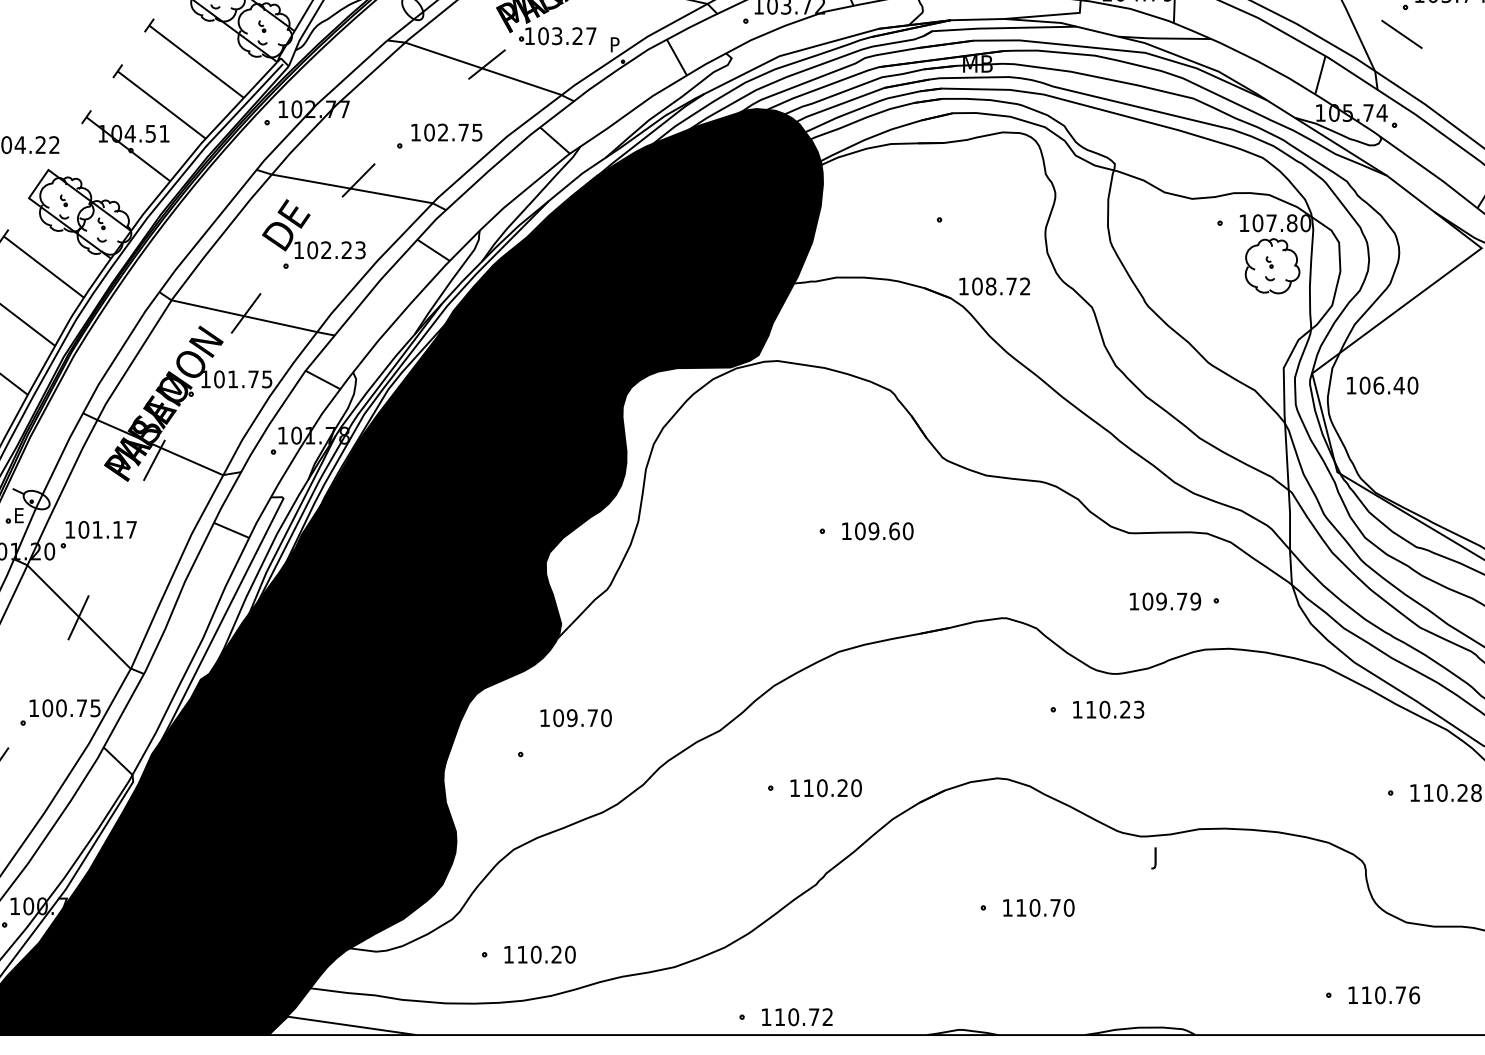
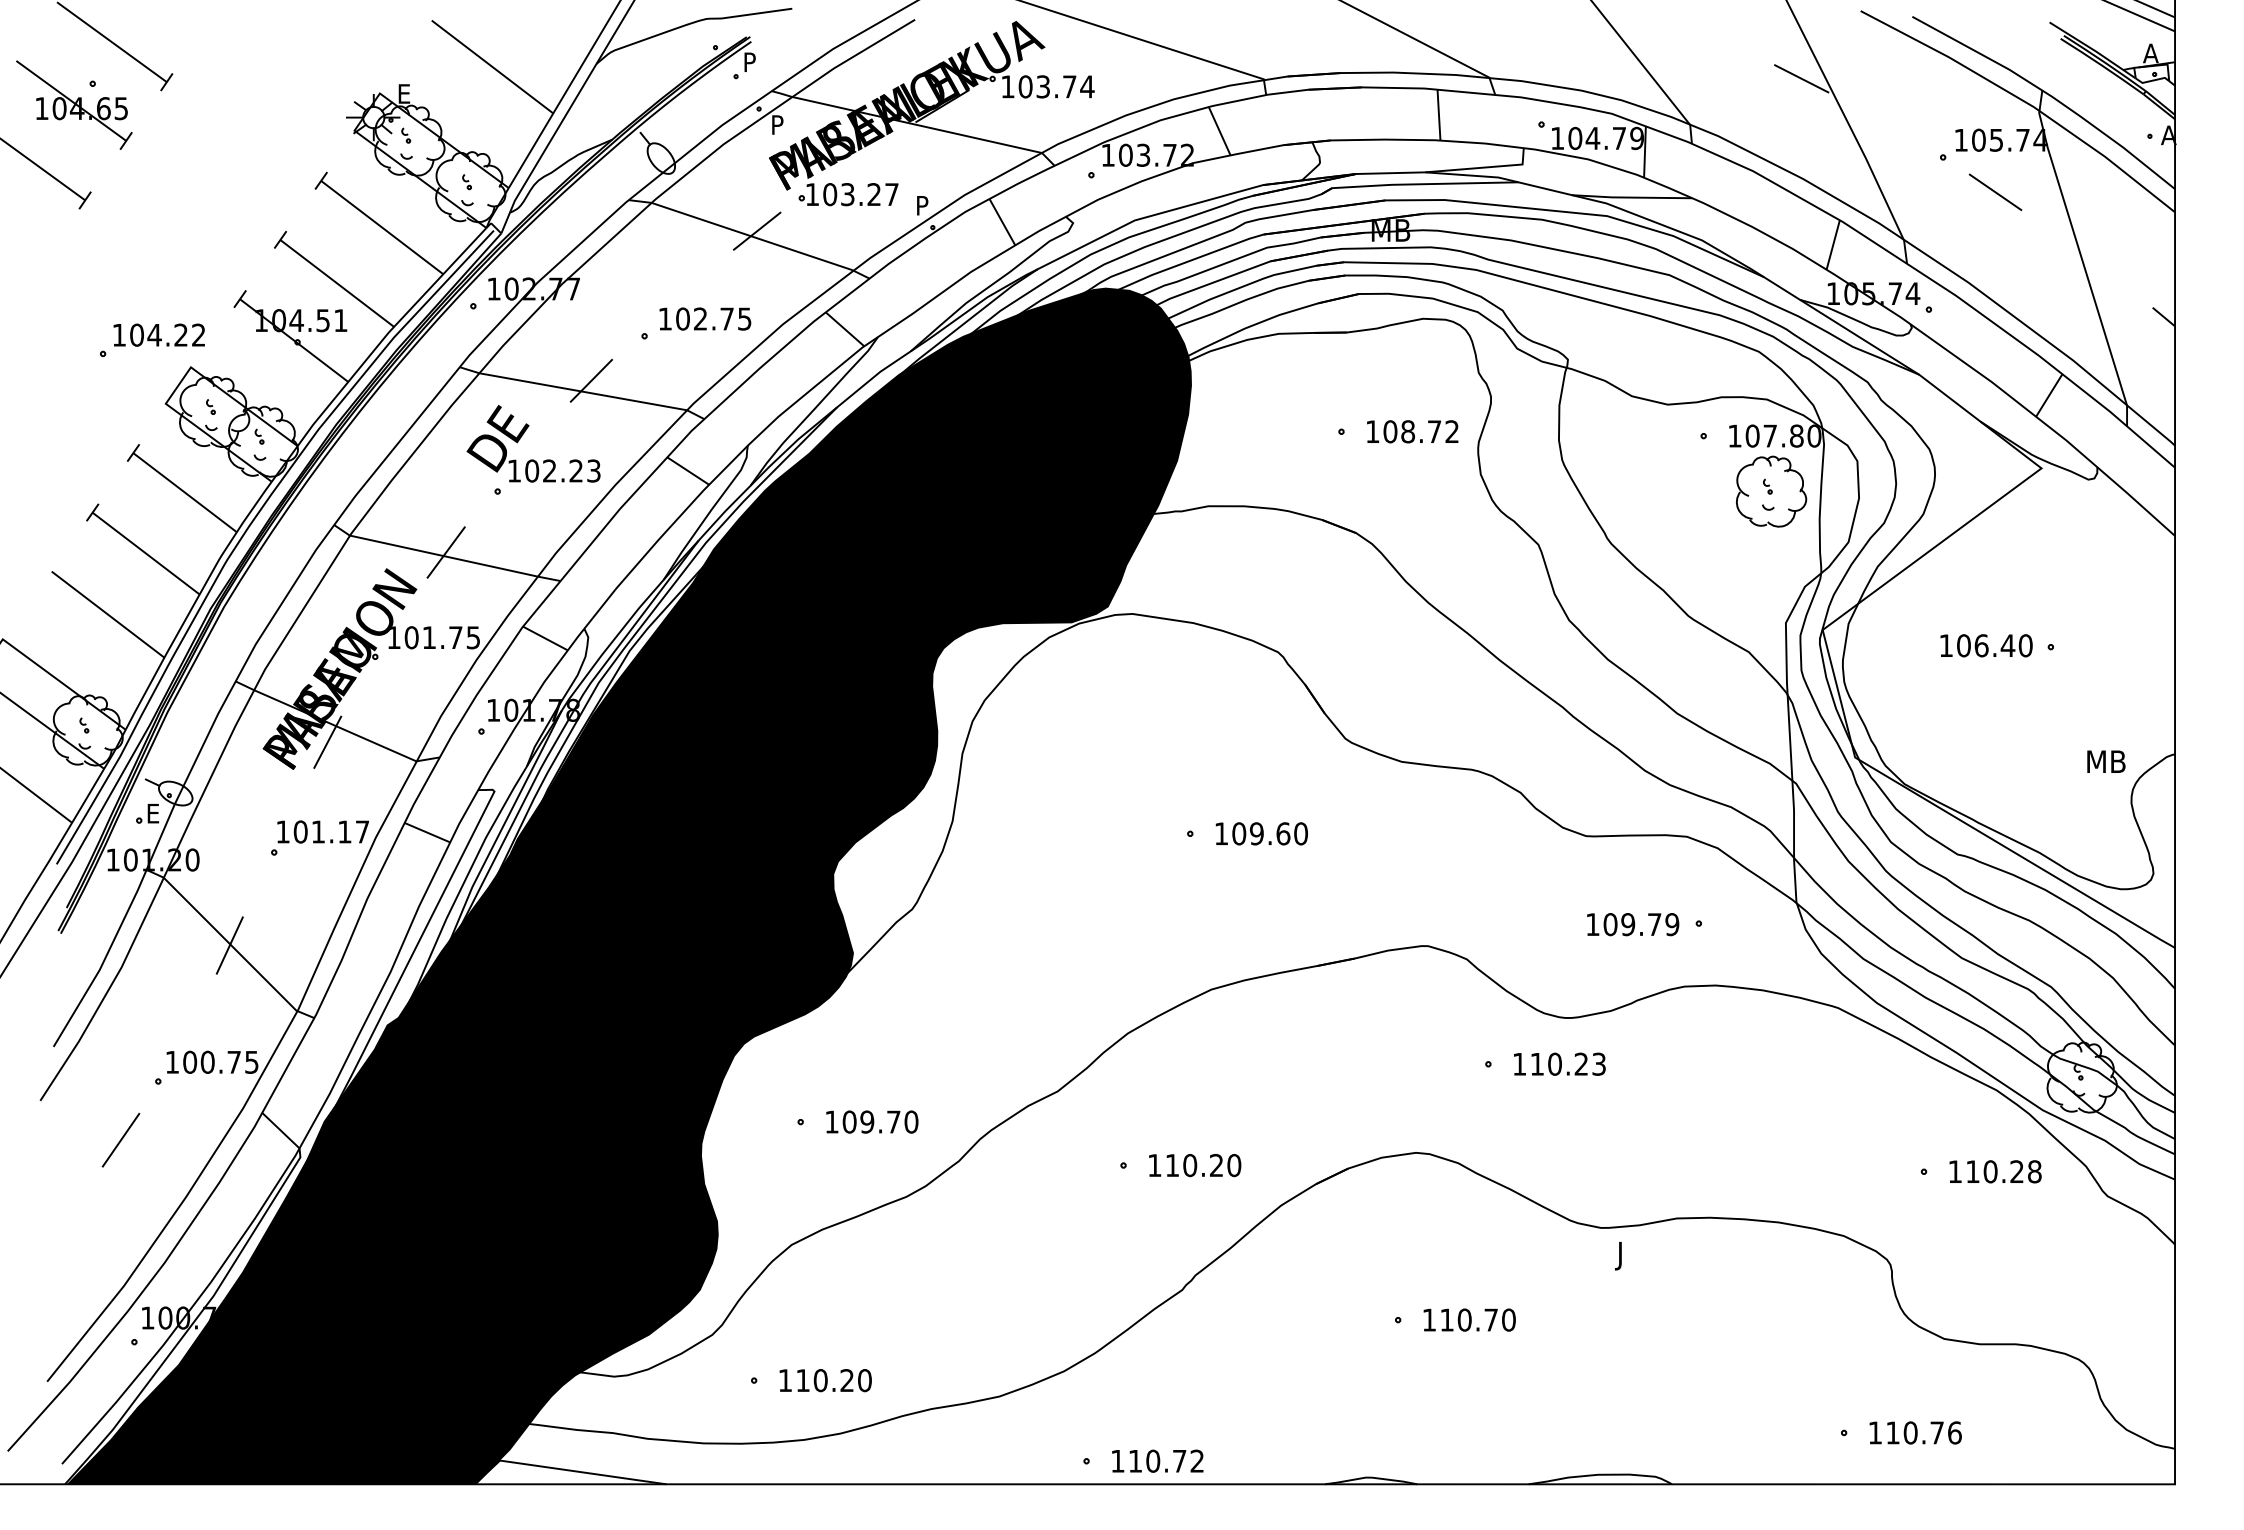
line: (1401, 33) -> (1995, 191), moved
text: (994, 286) -> (1412, 431), moved
text: (1382, 385) -> (1986, 645), moved
part: (98, 534) -> (319, 837), moved
text: (576, 717) -> (872, 1121), moved

